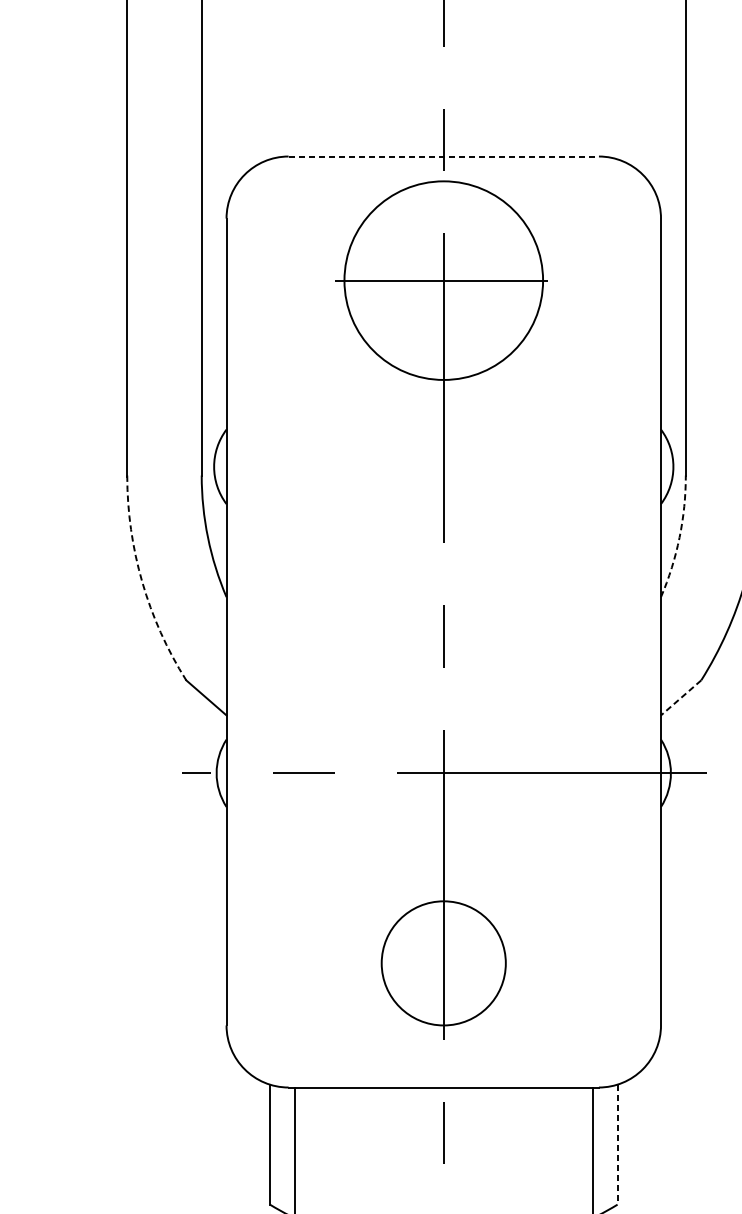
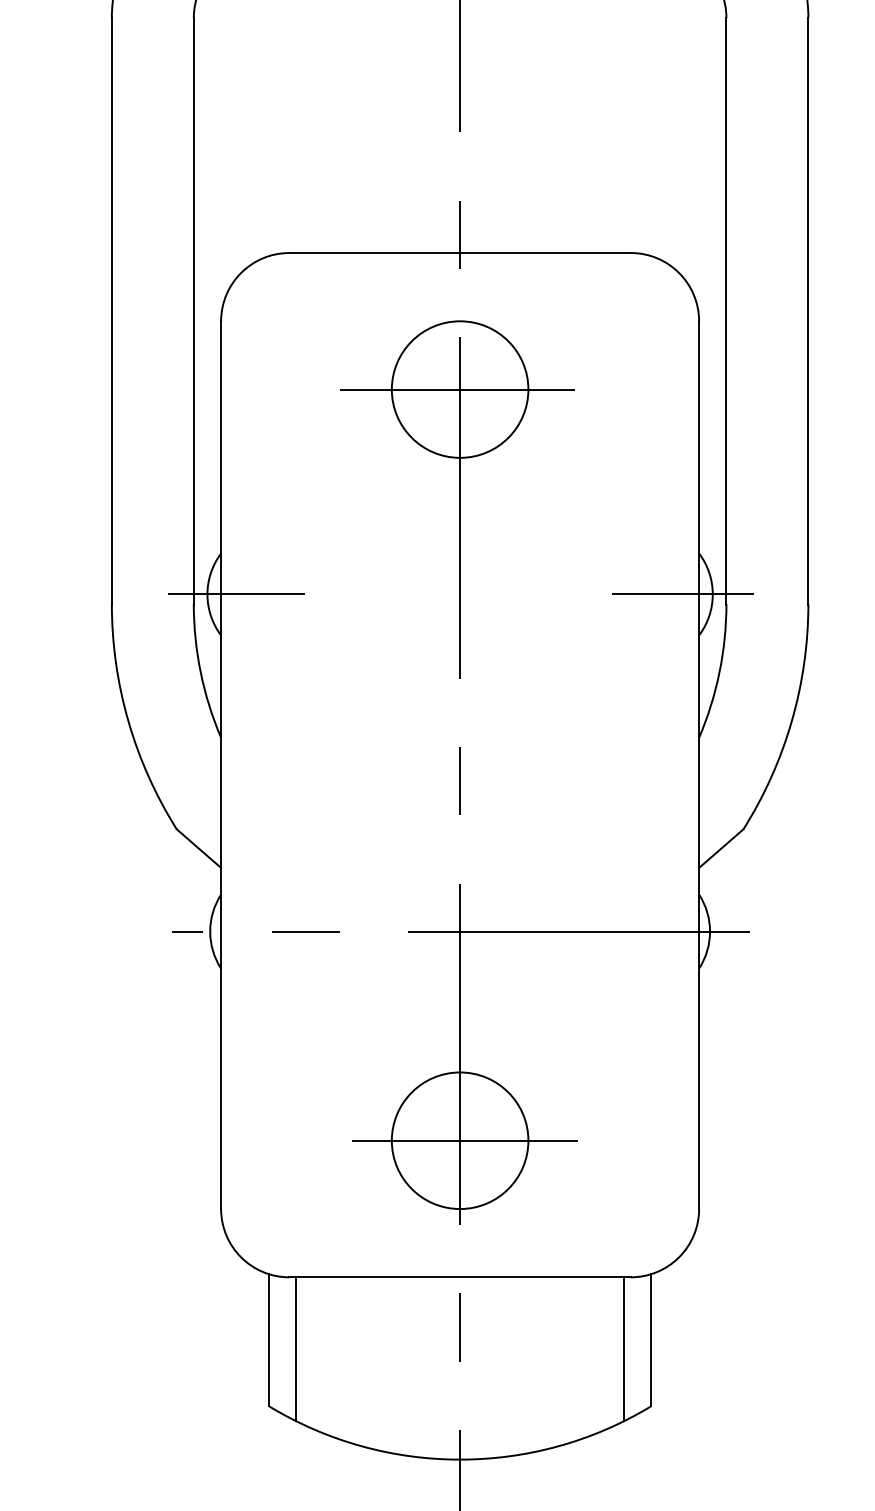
line: (444, 156) -> (460, 253), dashed -> solid
circle: (443, 280) -> (459, 389), size x0.62
line: (240, 466) -> (236, 594), added
line: (646, 466) -> (683, 594), added
arc: (679, 537) -> (719, 672), dashed -> solid
arc: (142, 582) -> (128, 721), dashed -> solid
line: (680, 697) -> (720, 848), dashed -> solid
line: (447, 963) -> (464, 1140), added
line: (617, 1144) -> (651, 1340), dashed -> solid

